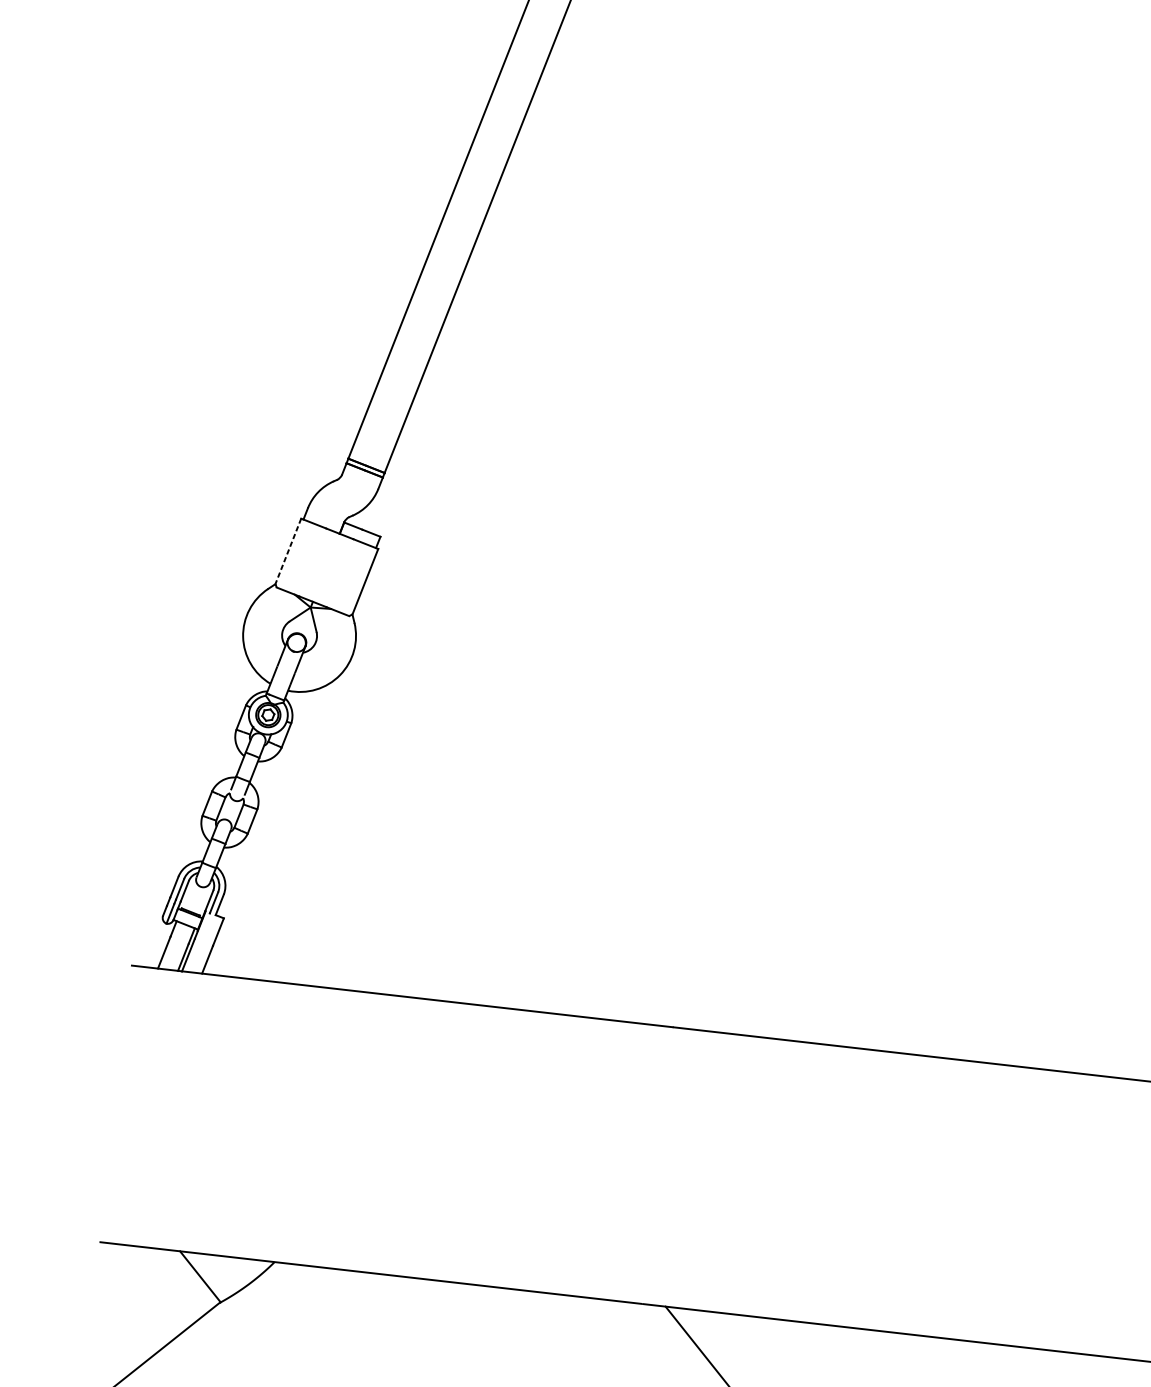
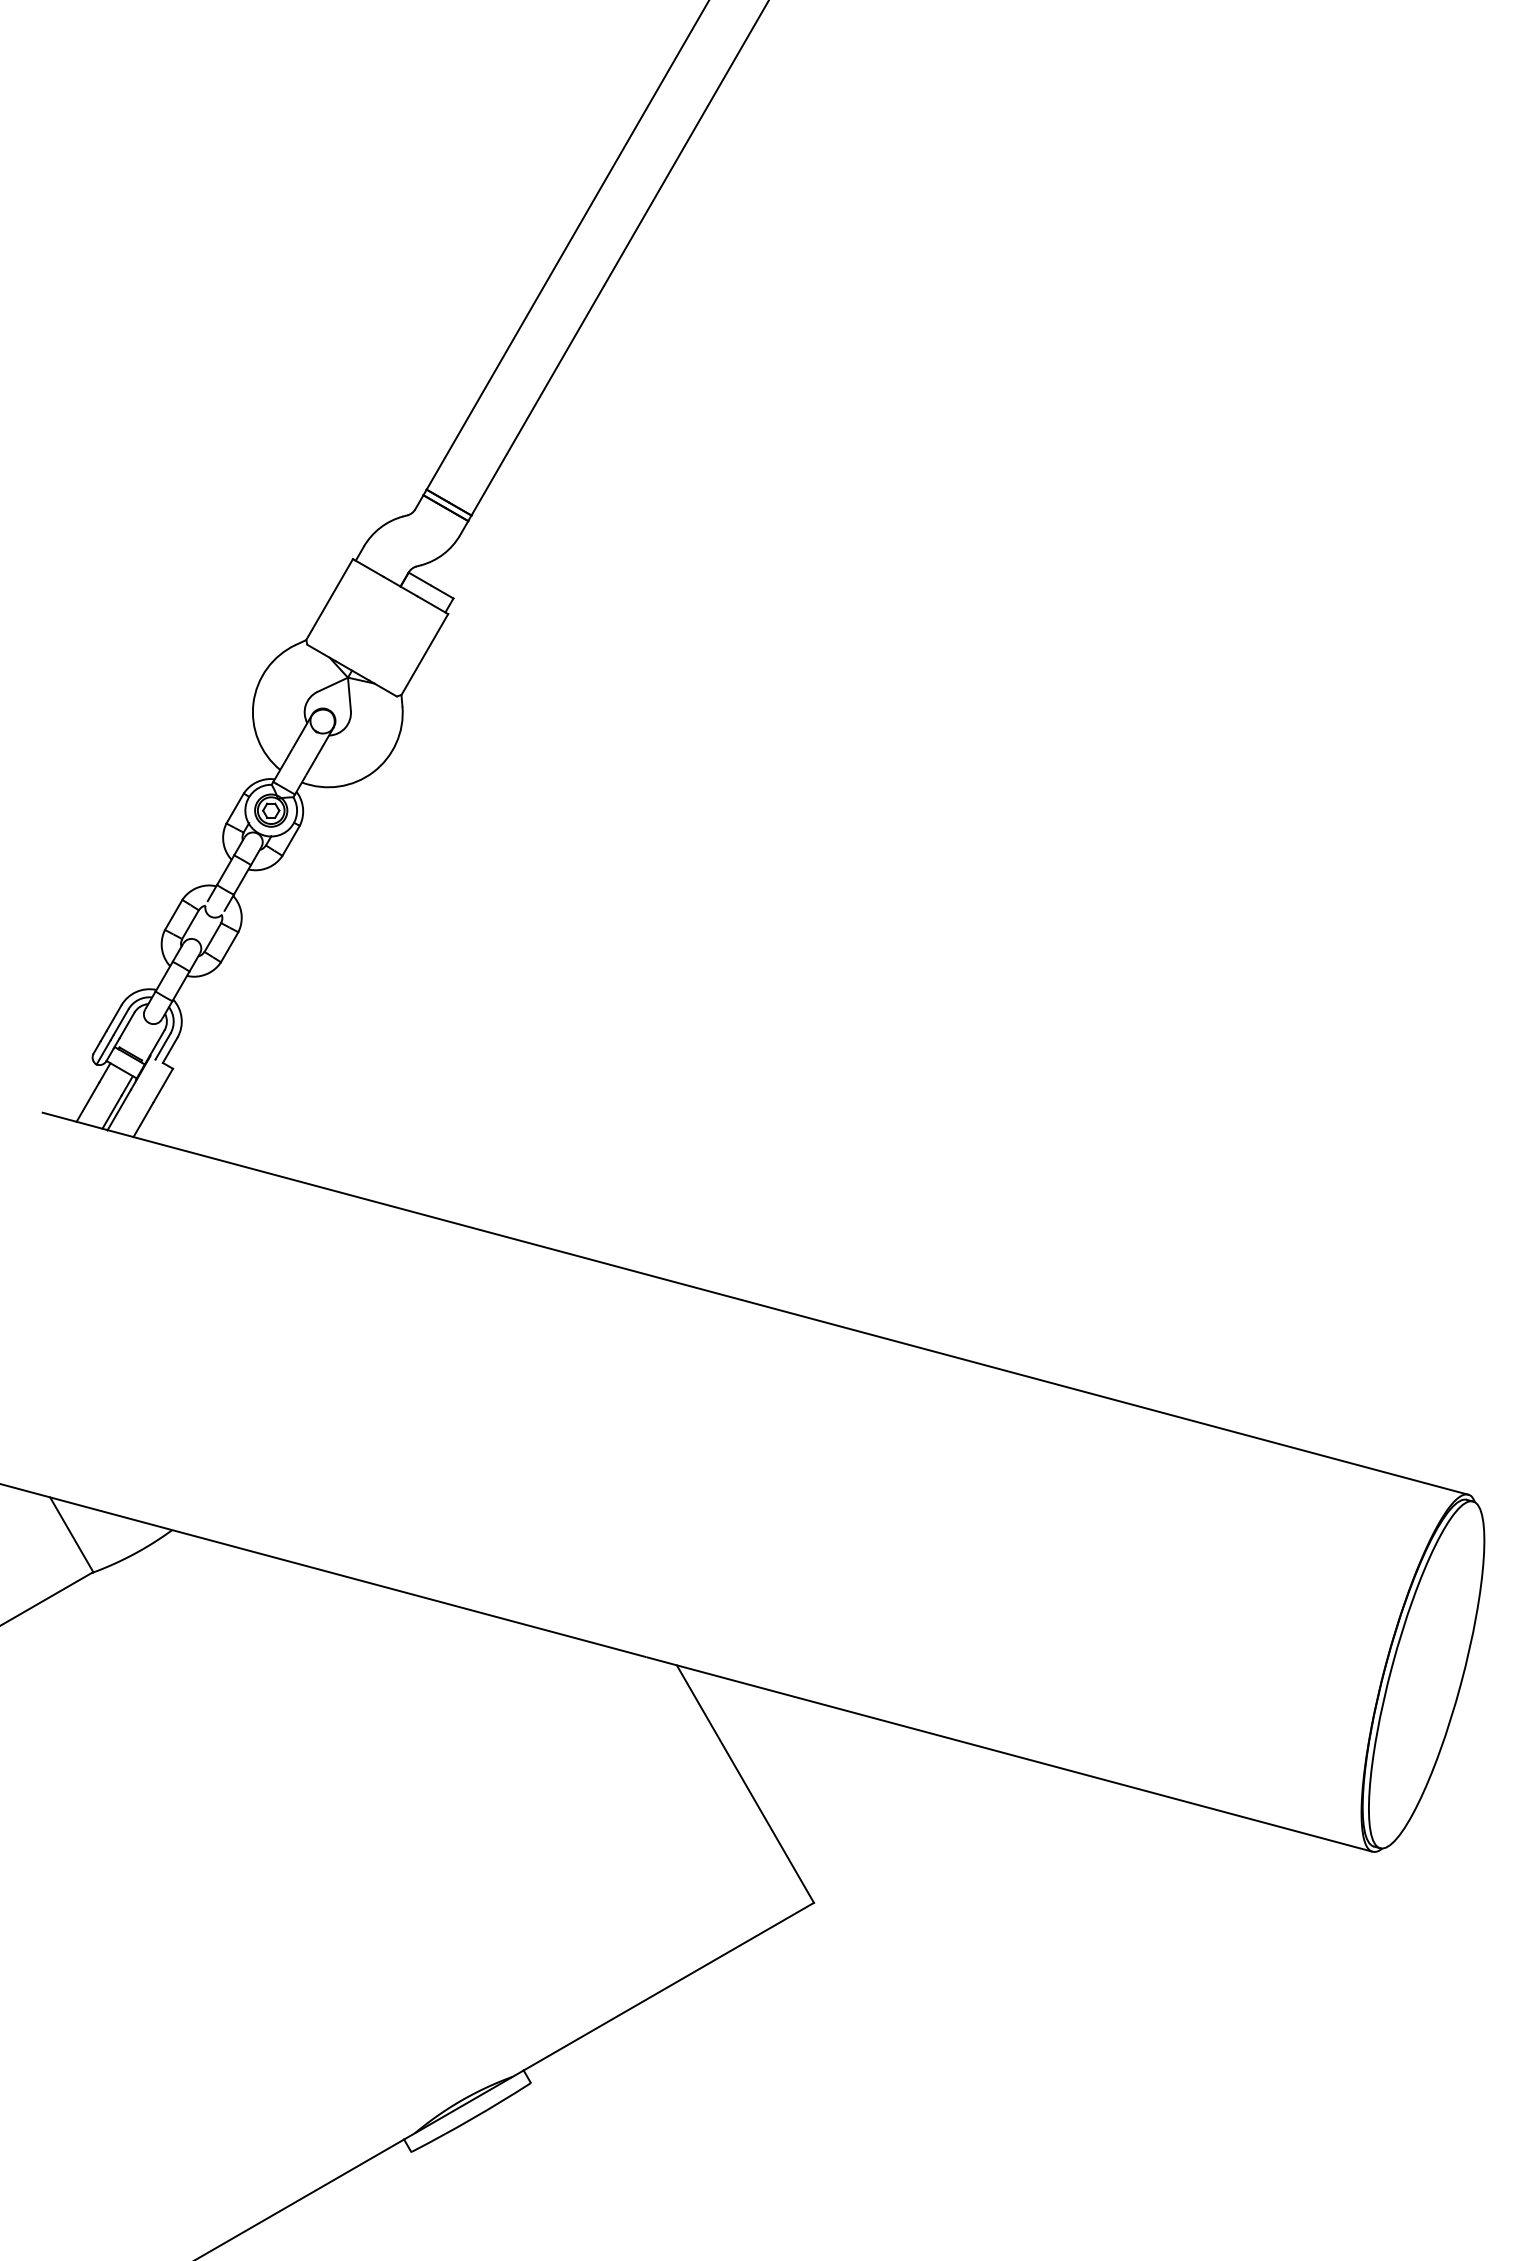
line: (288, 551) -> (329, 599), dashed -> solid

